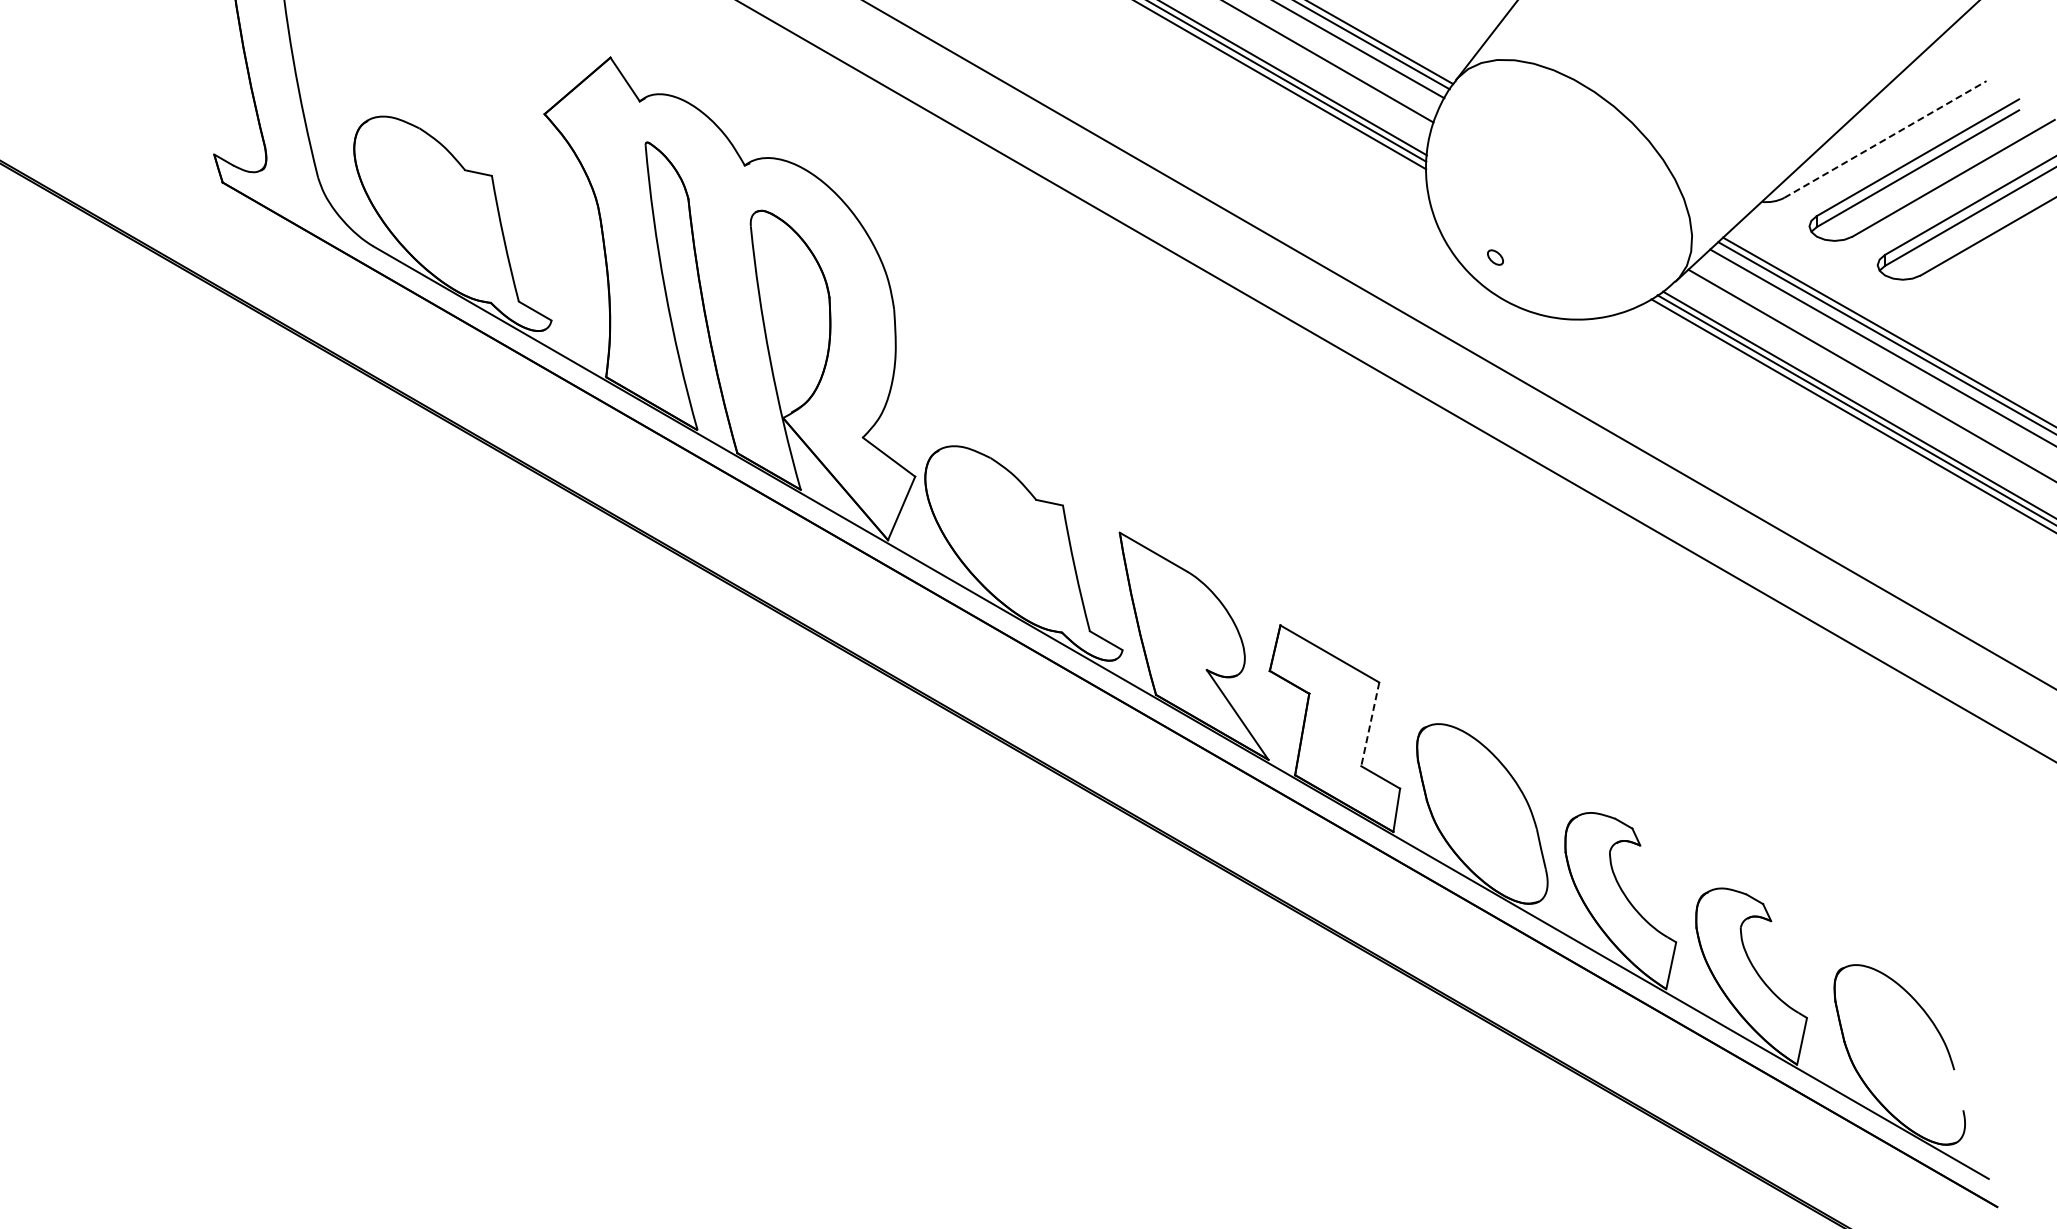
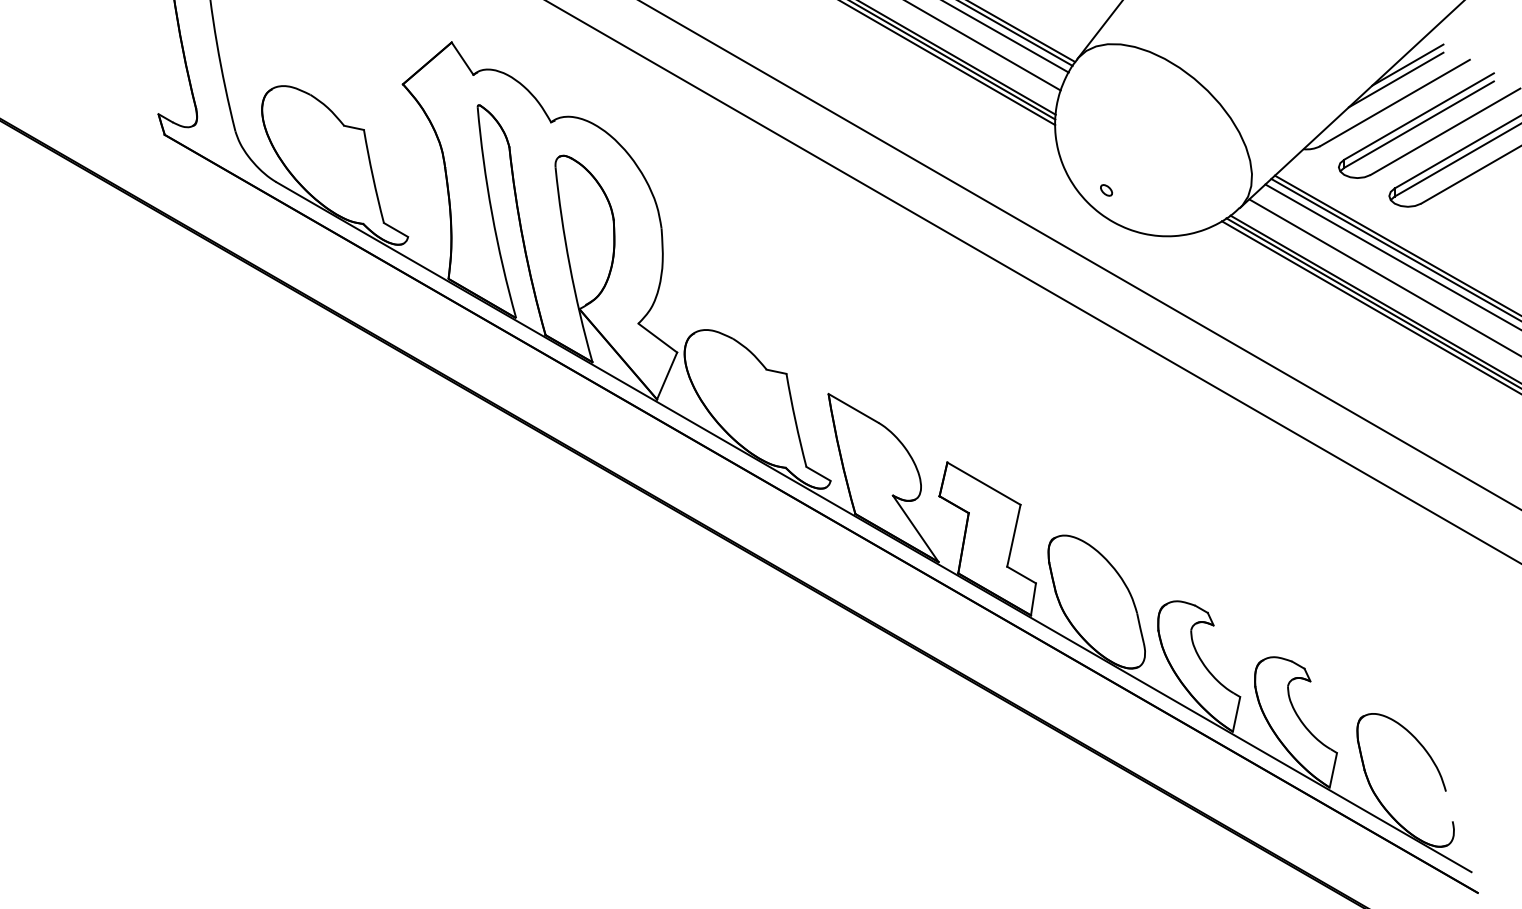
line: (1902, 88) -> (1407, 65), added
line: (1886, 108) -> (1395, 80), added
line: (1885, 139) -> (1395, 103), dashed -> solid
line: (1370, 724) -> (1014, 535), dashed -> solid

